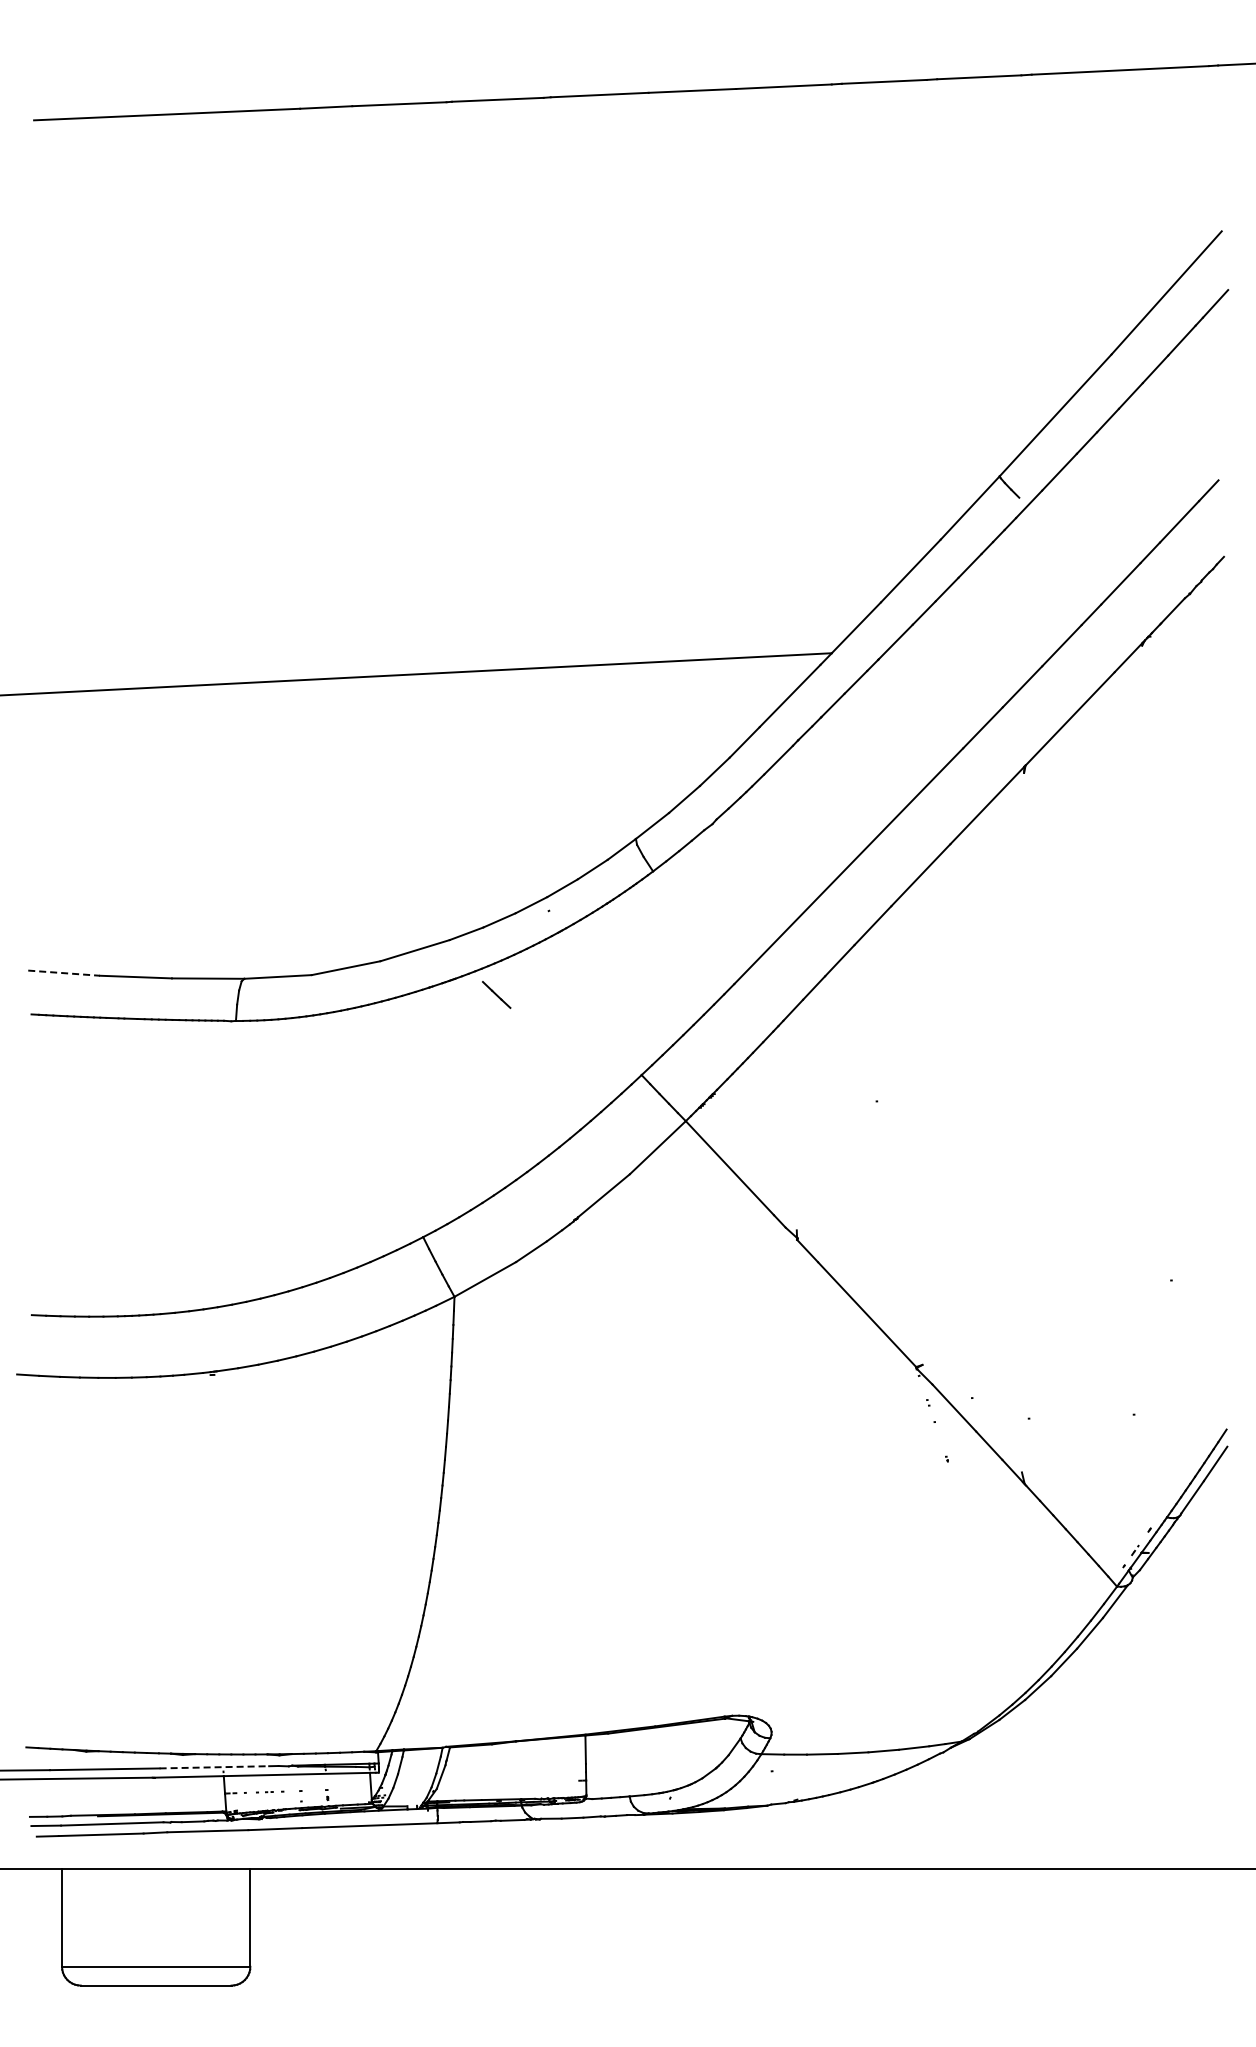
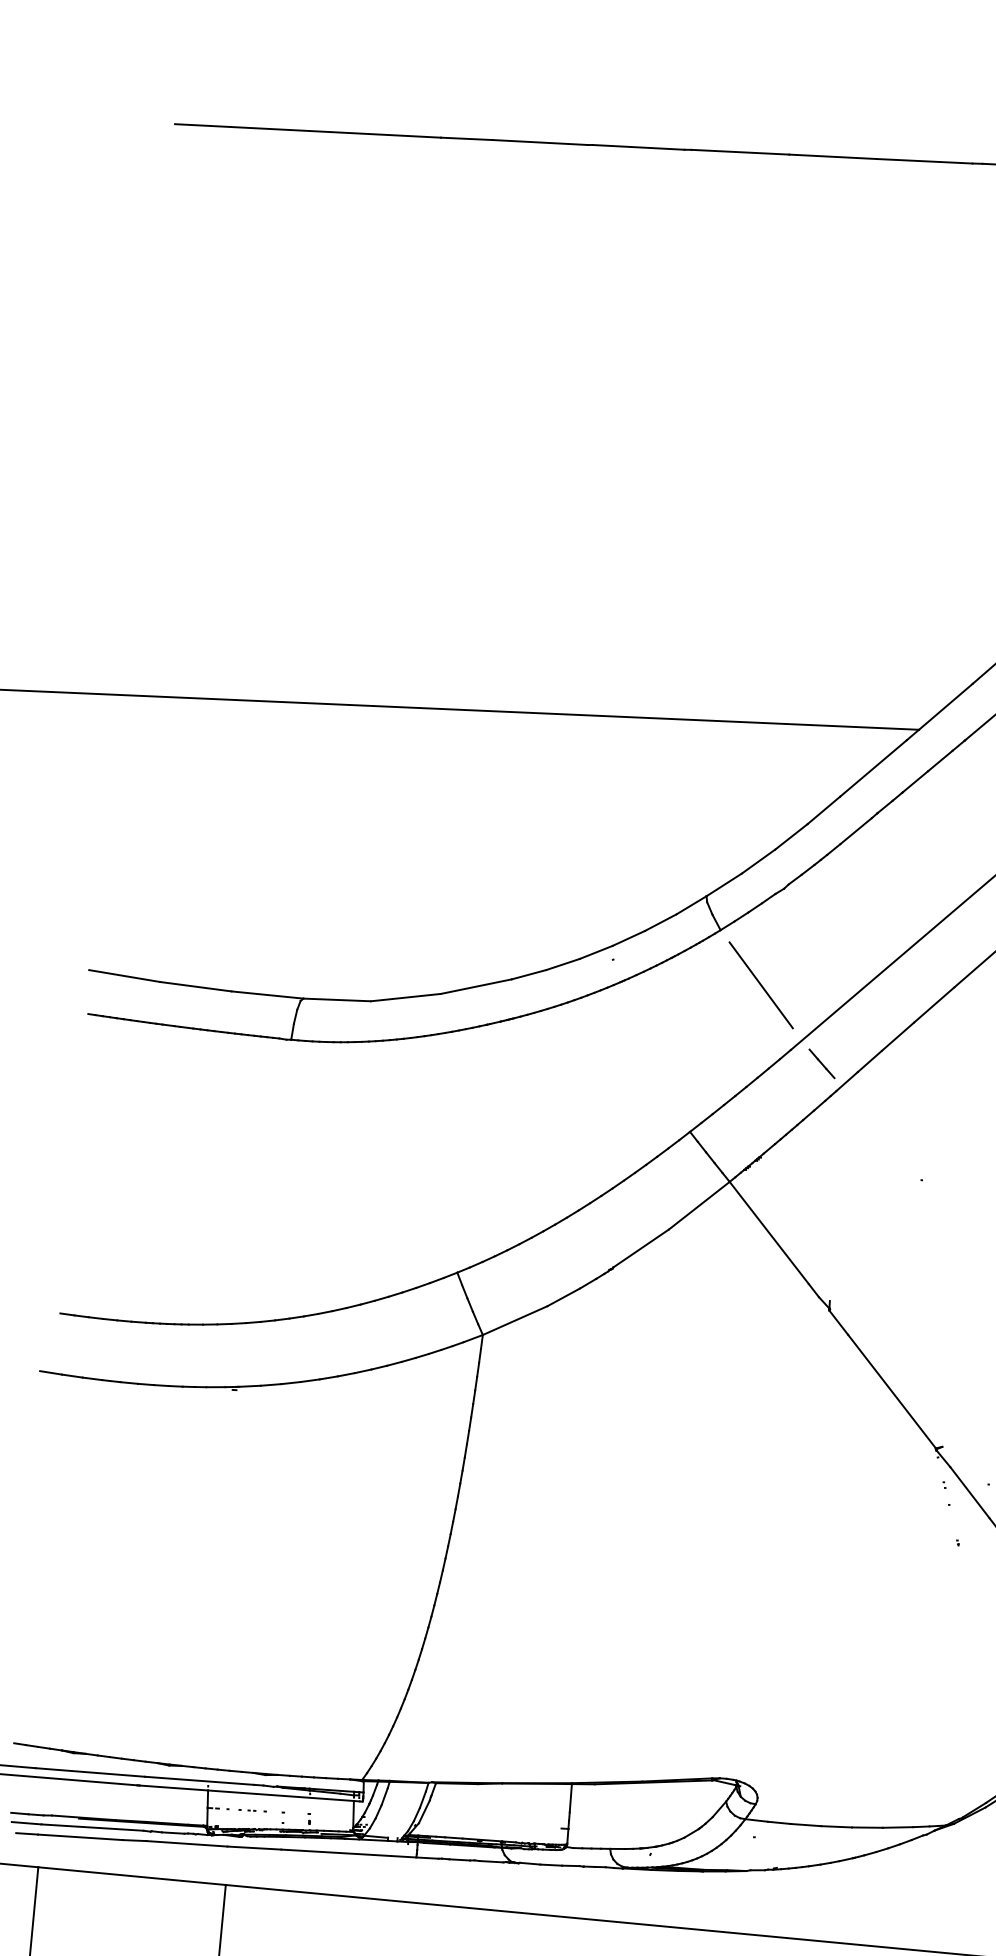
line: (698, 922) -> (760, 985), added
line: (64, 973) -> (125, 976), dashed -> solid
line: (496, 994) -> (821, 1063), moved
line: (214, 1767) -> (199, 1781), dashed -> solid

